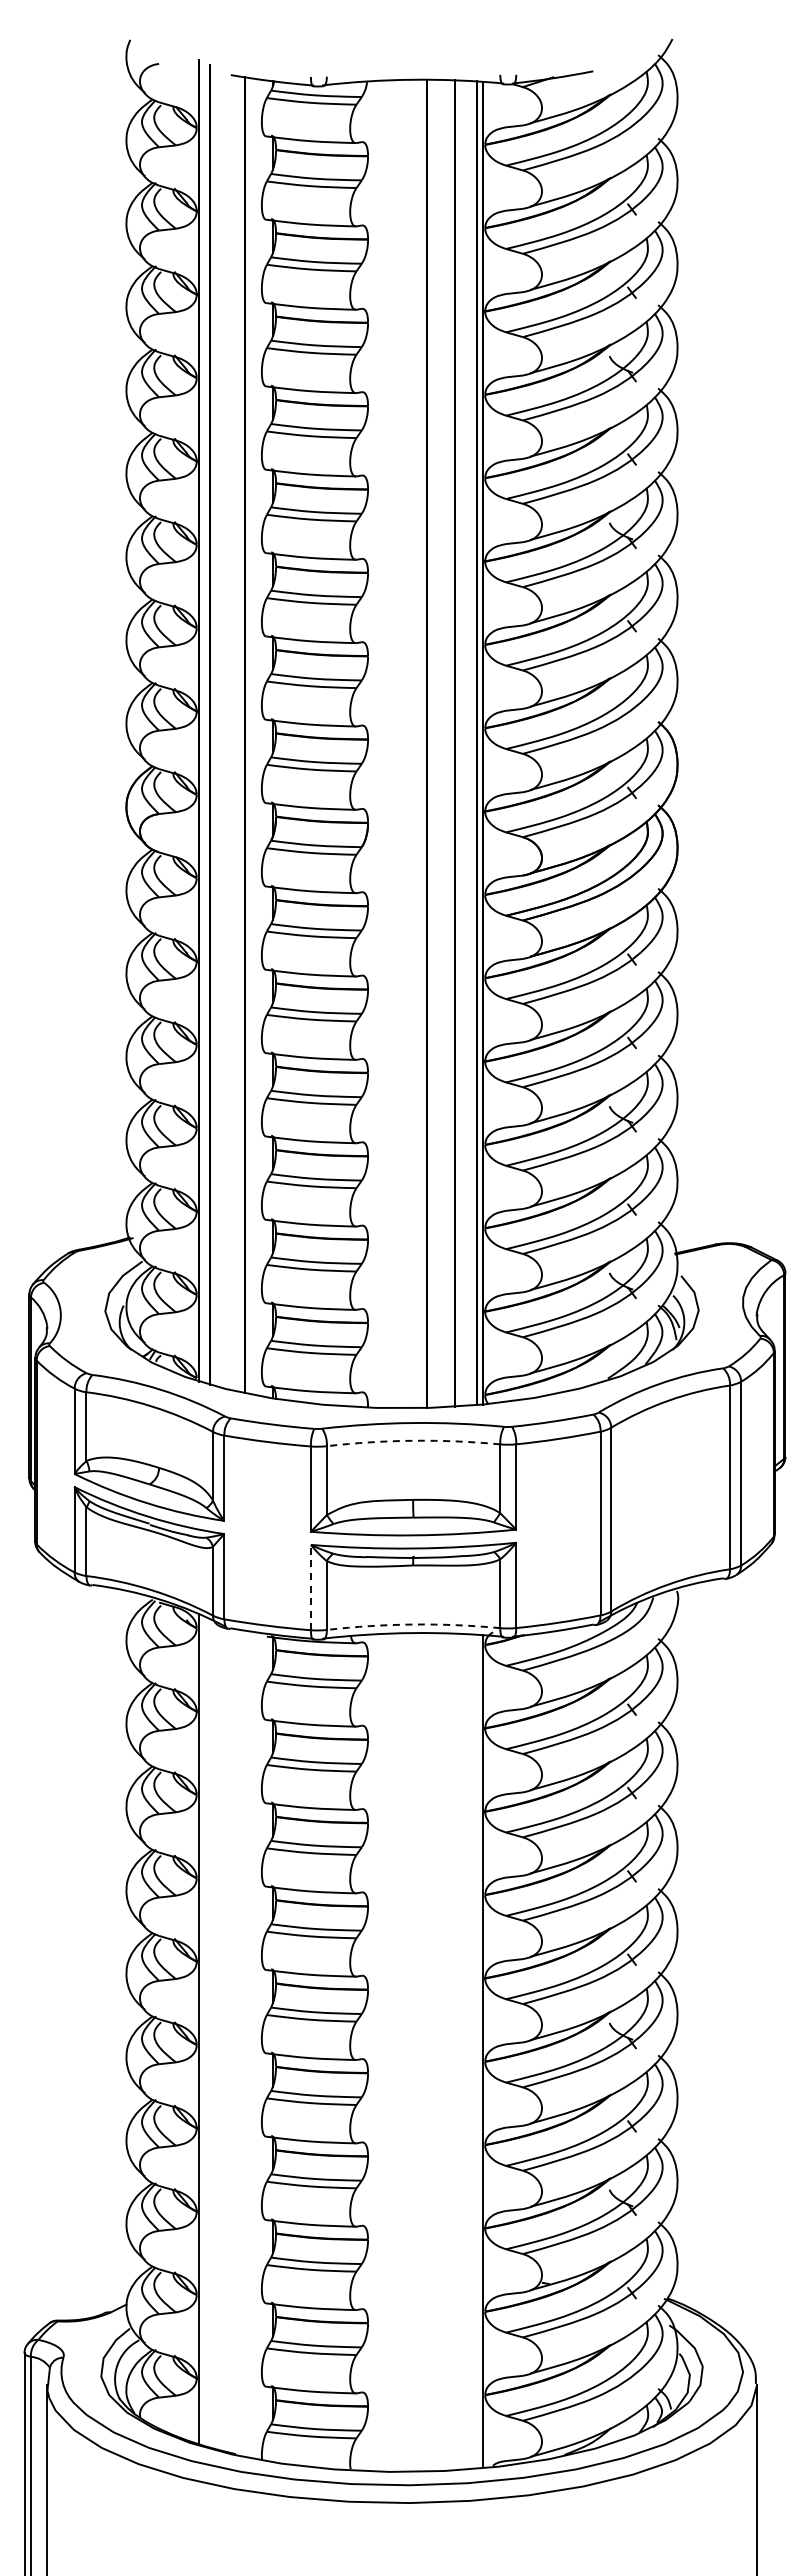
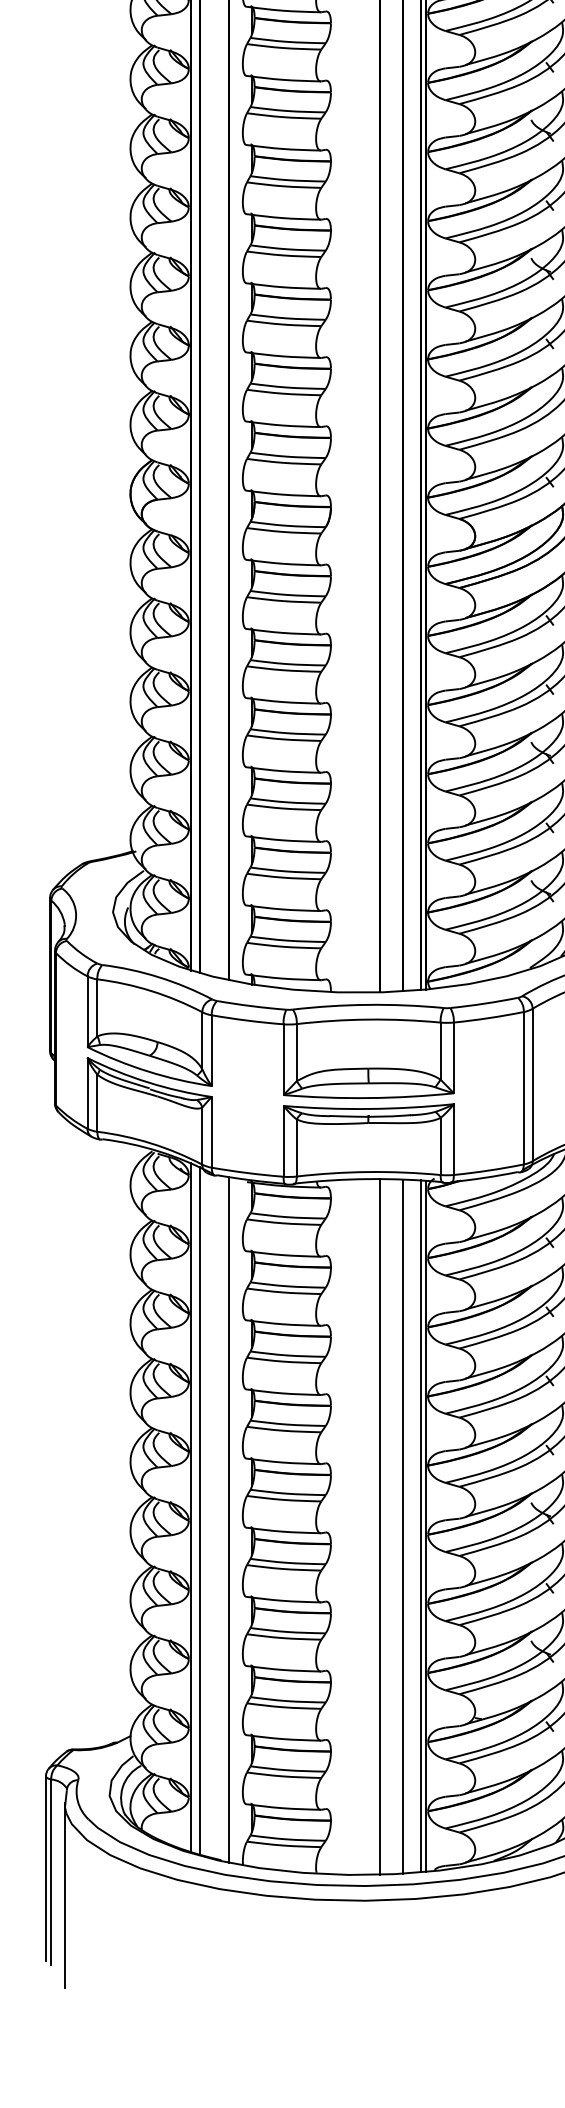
arc: (413, 1440) -> (368, 1019), dashed -> solid
line: (310, 1587) -> (283, 1141), dashed -> solid
arc: (413, 1624) -> (368, 1172), dashed -> solid
line: (210, 2032) -> (200, 1510), added
line: (244, 2043) -> (228, 1519), added
line: (455, 2051) -> (403, 1526), added
line: (477, 2051) -> (421, 1526), added
line: (426, 2052) -> (379, 1527), added

